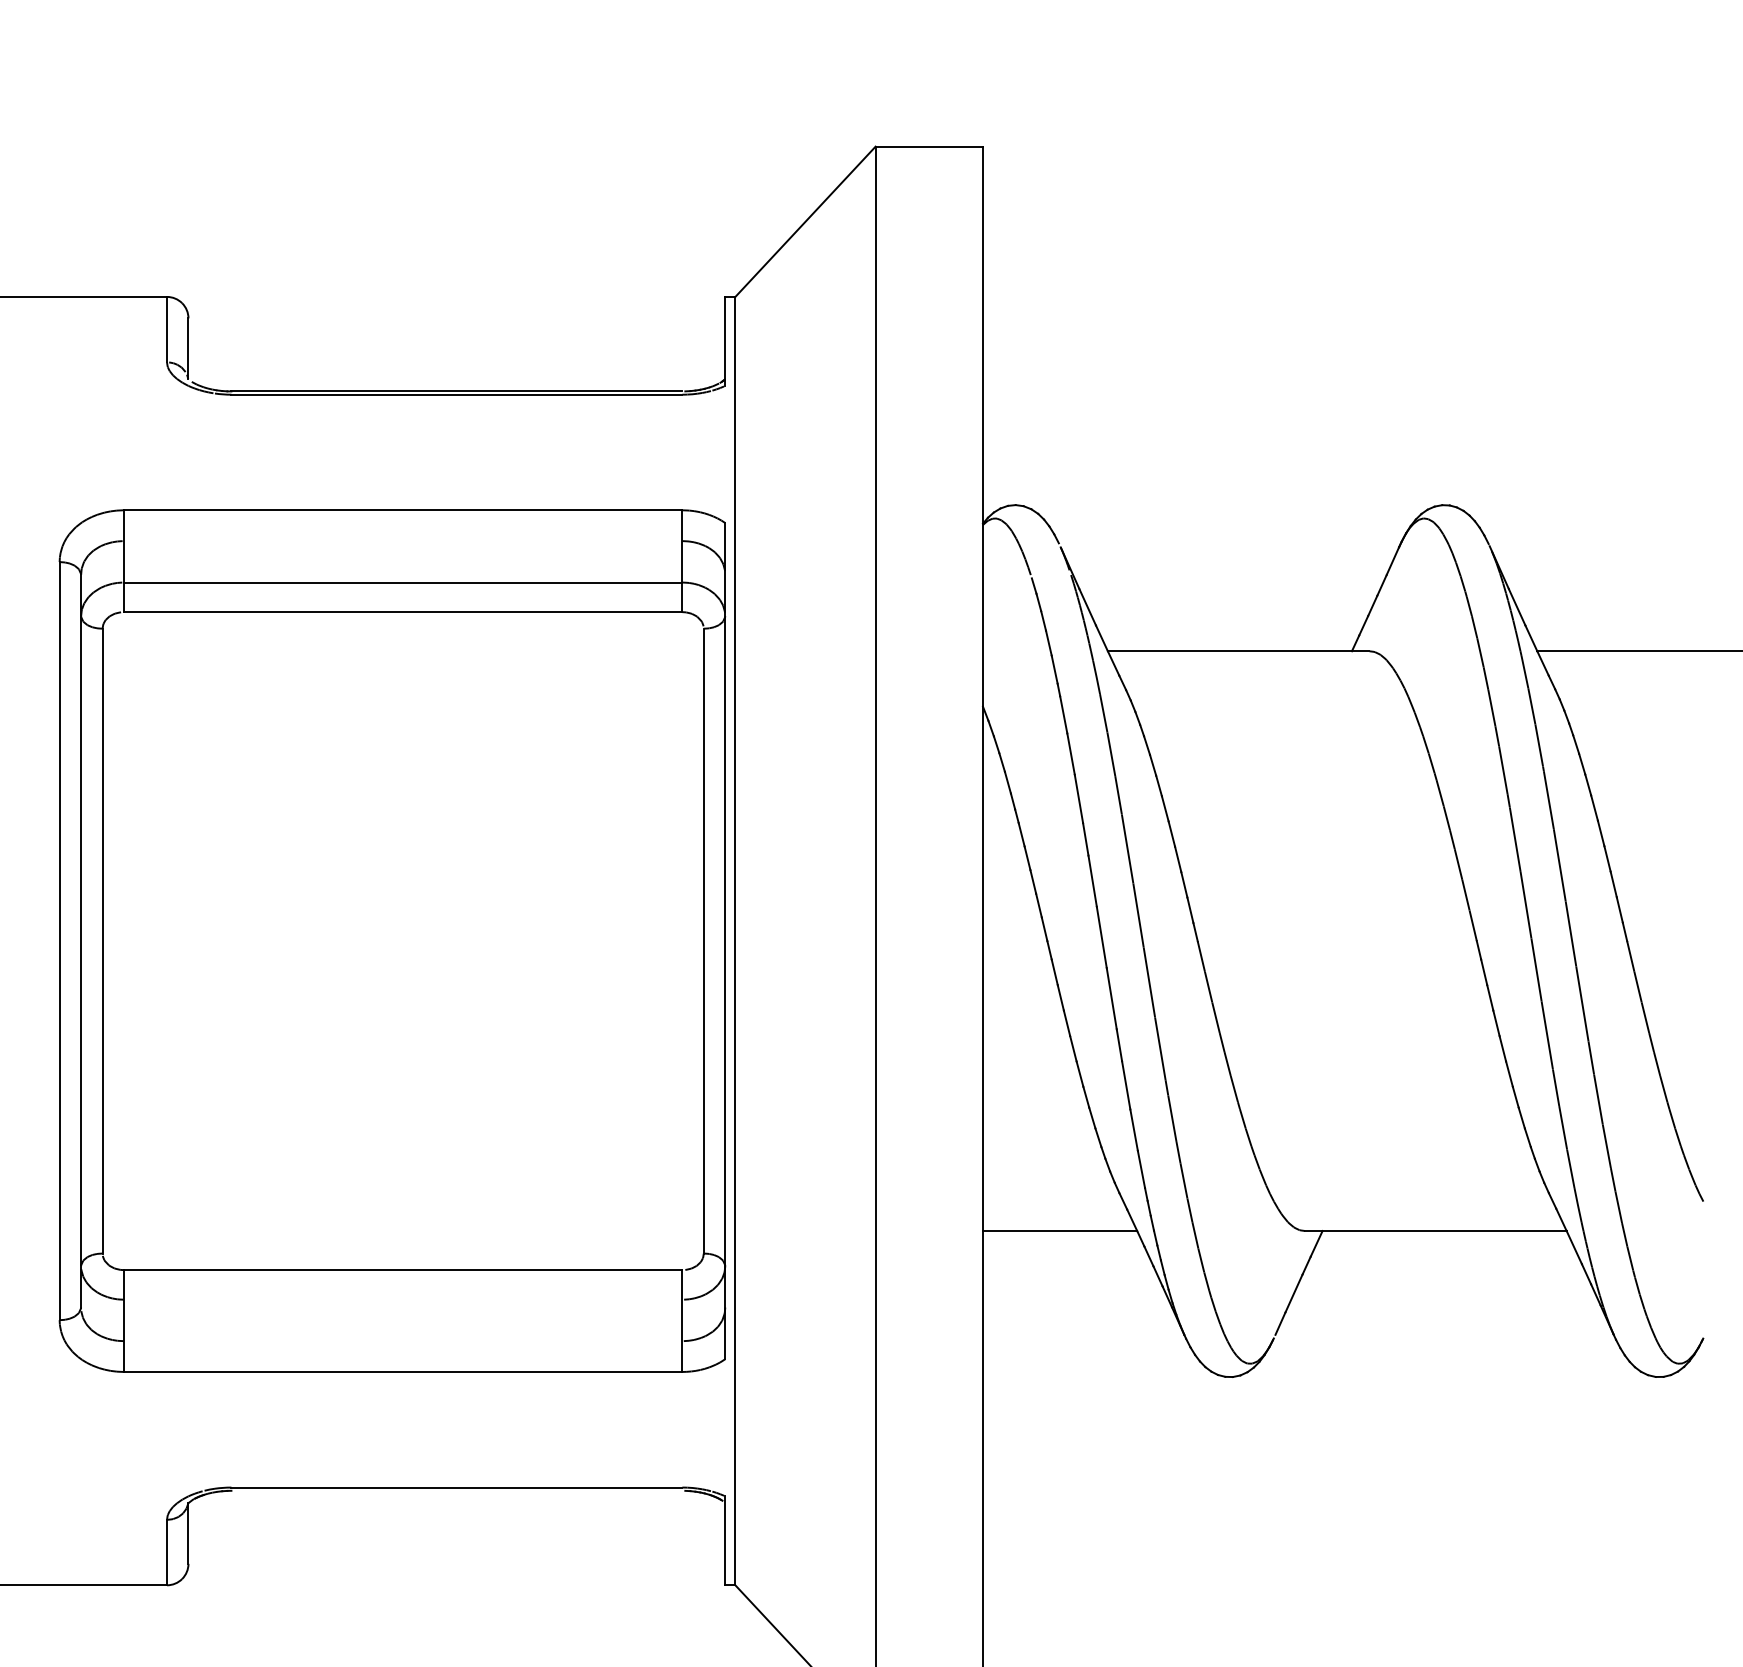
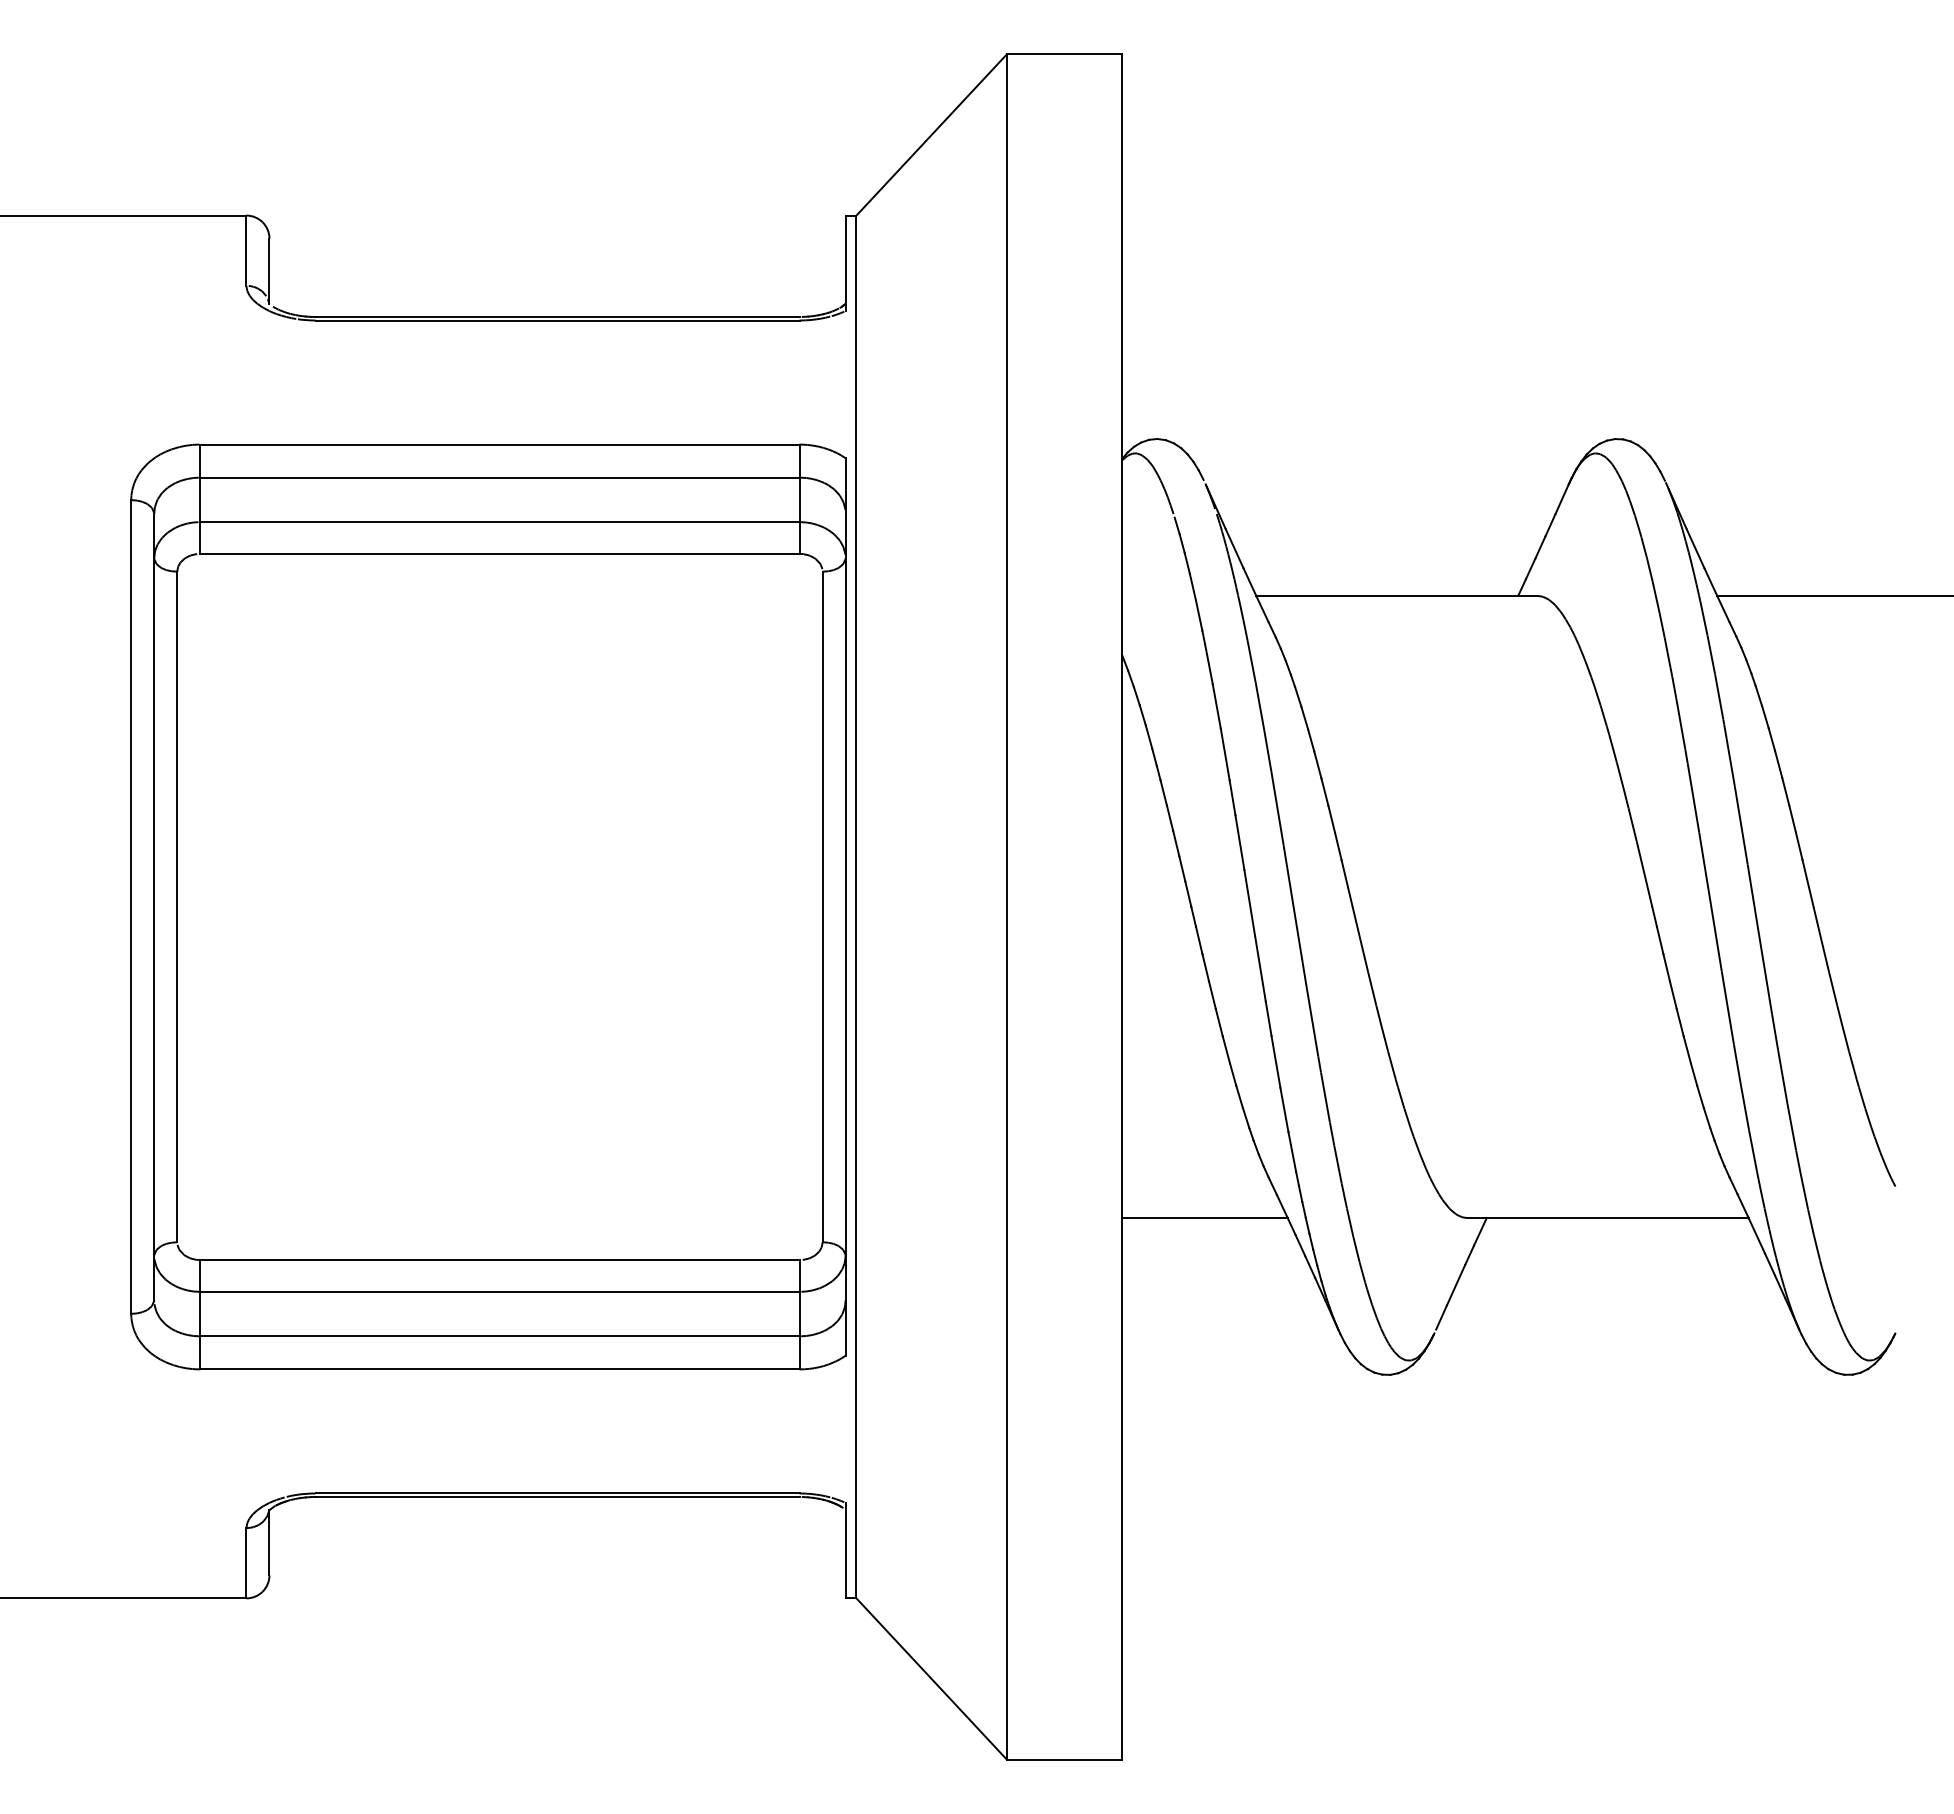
line: (402, 540) -> (499, 477), added
line: (402, 1299) -> (499, 1291), added
line: (402, 1341) -> (499, 1336), added
line: (456, 1490) -> (557, 1496), added

